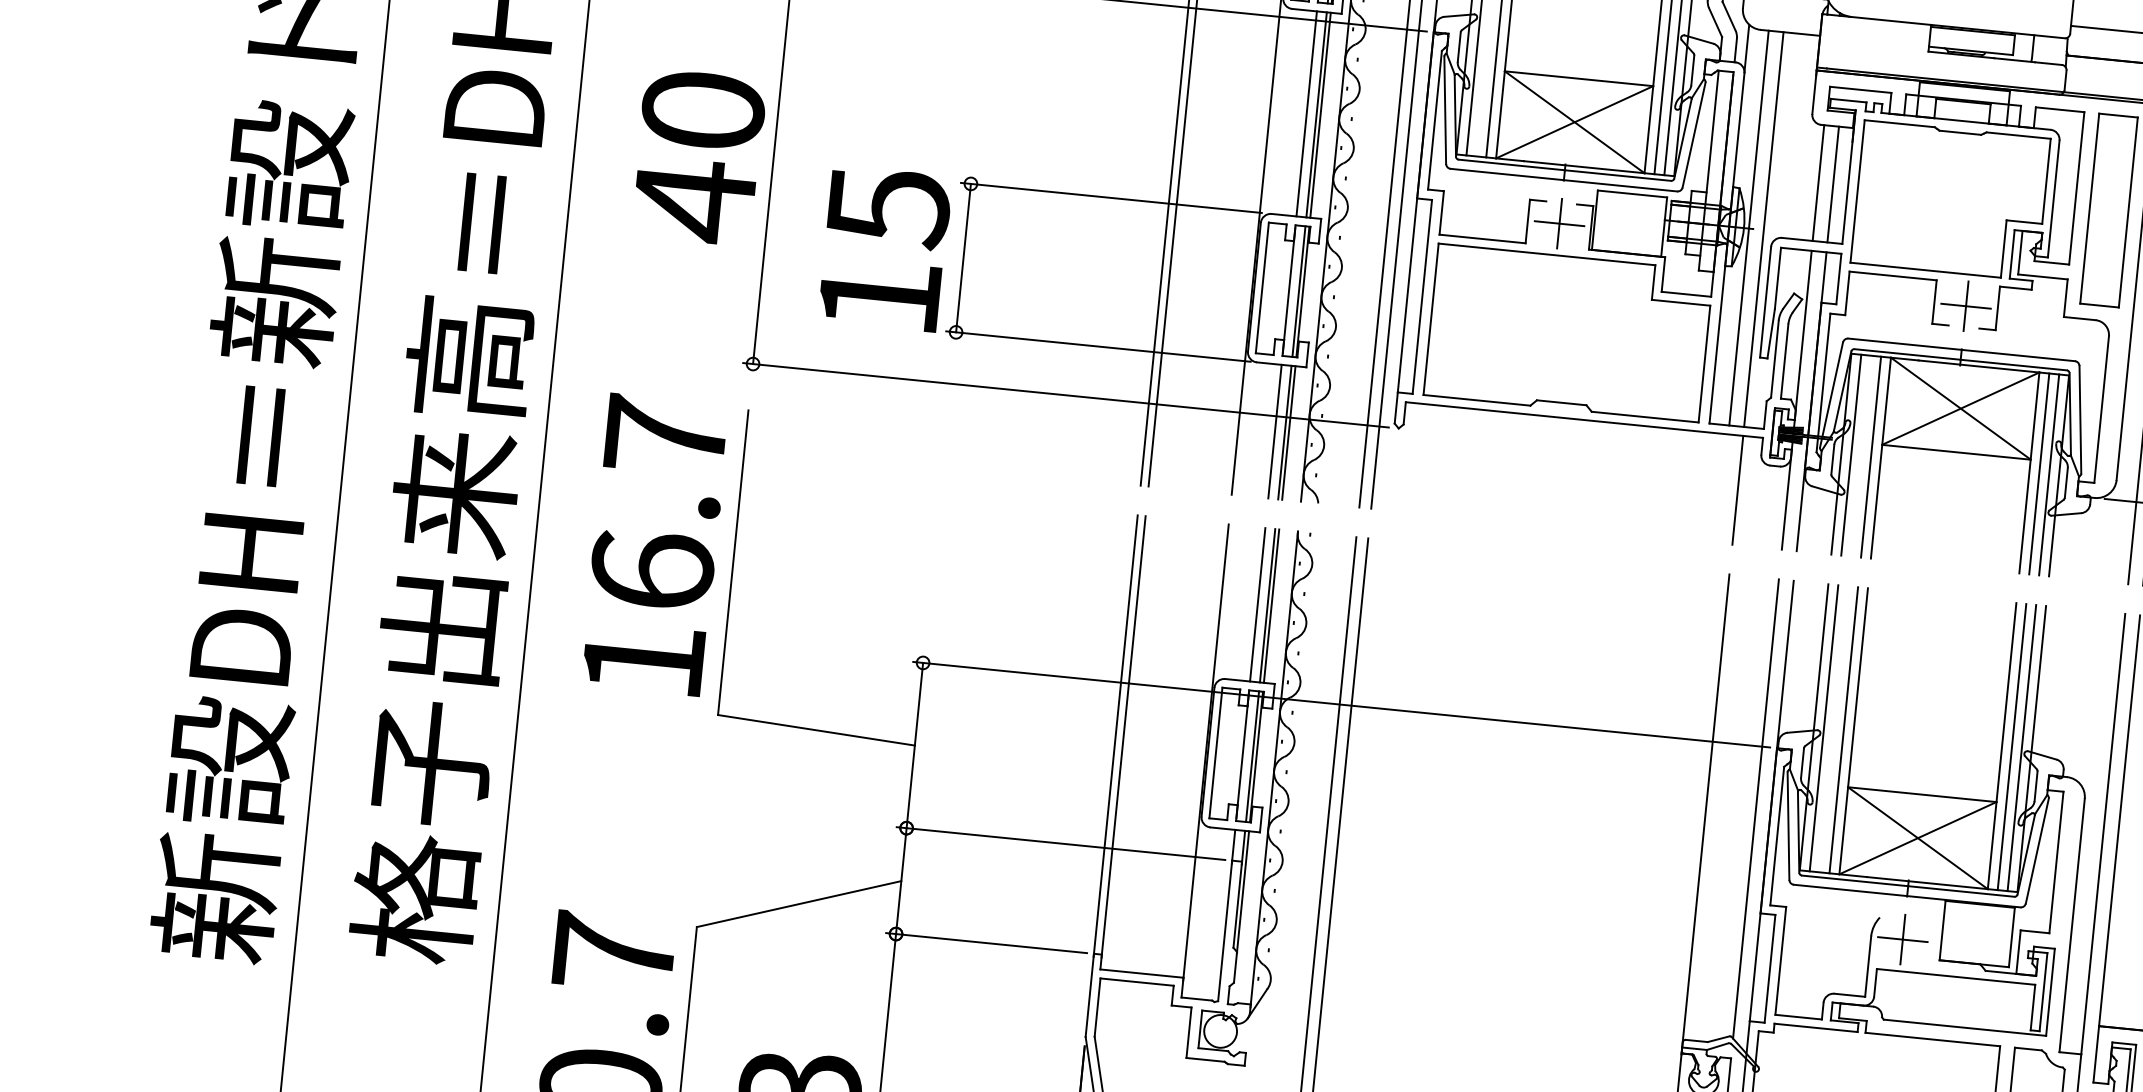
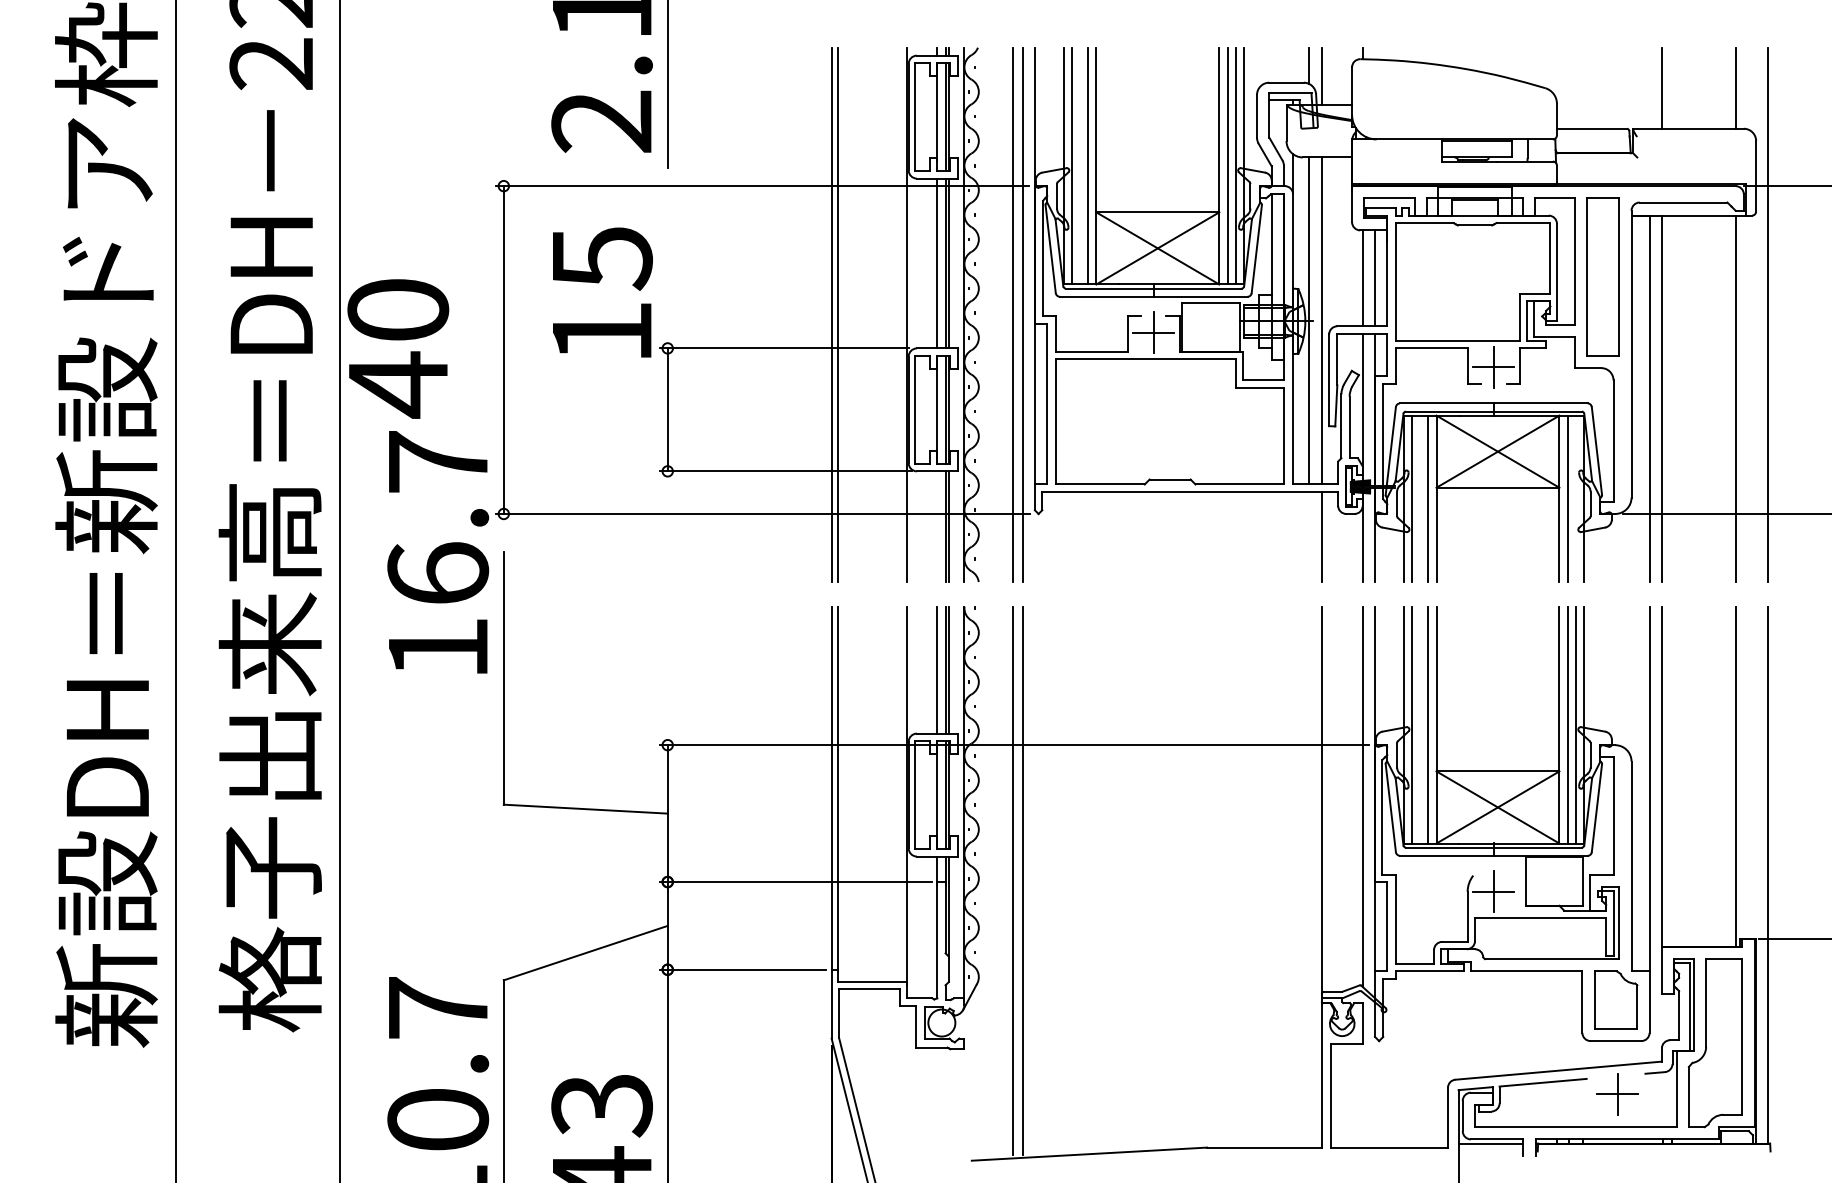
text: (698, 156) -> (398, 348), moved
text: (884, 248) -> (602, 292), moved
line: (1275, 431) -> (937, 526), removed
line: (2048, 474) -> (1575, 498), removed
text: (655, 545) -> (438, 552), moved

